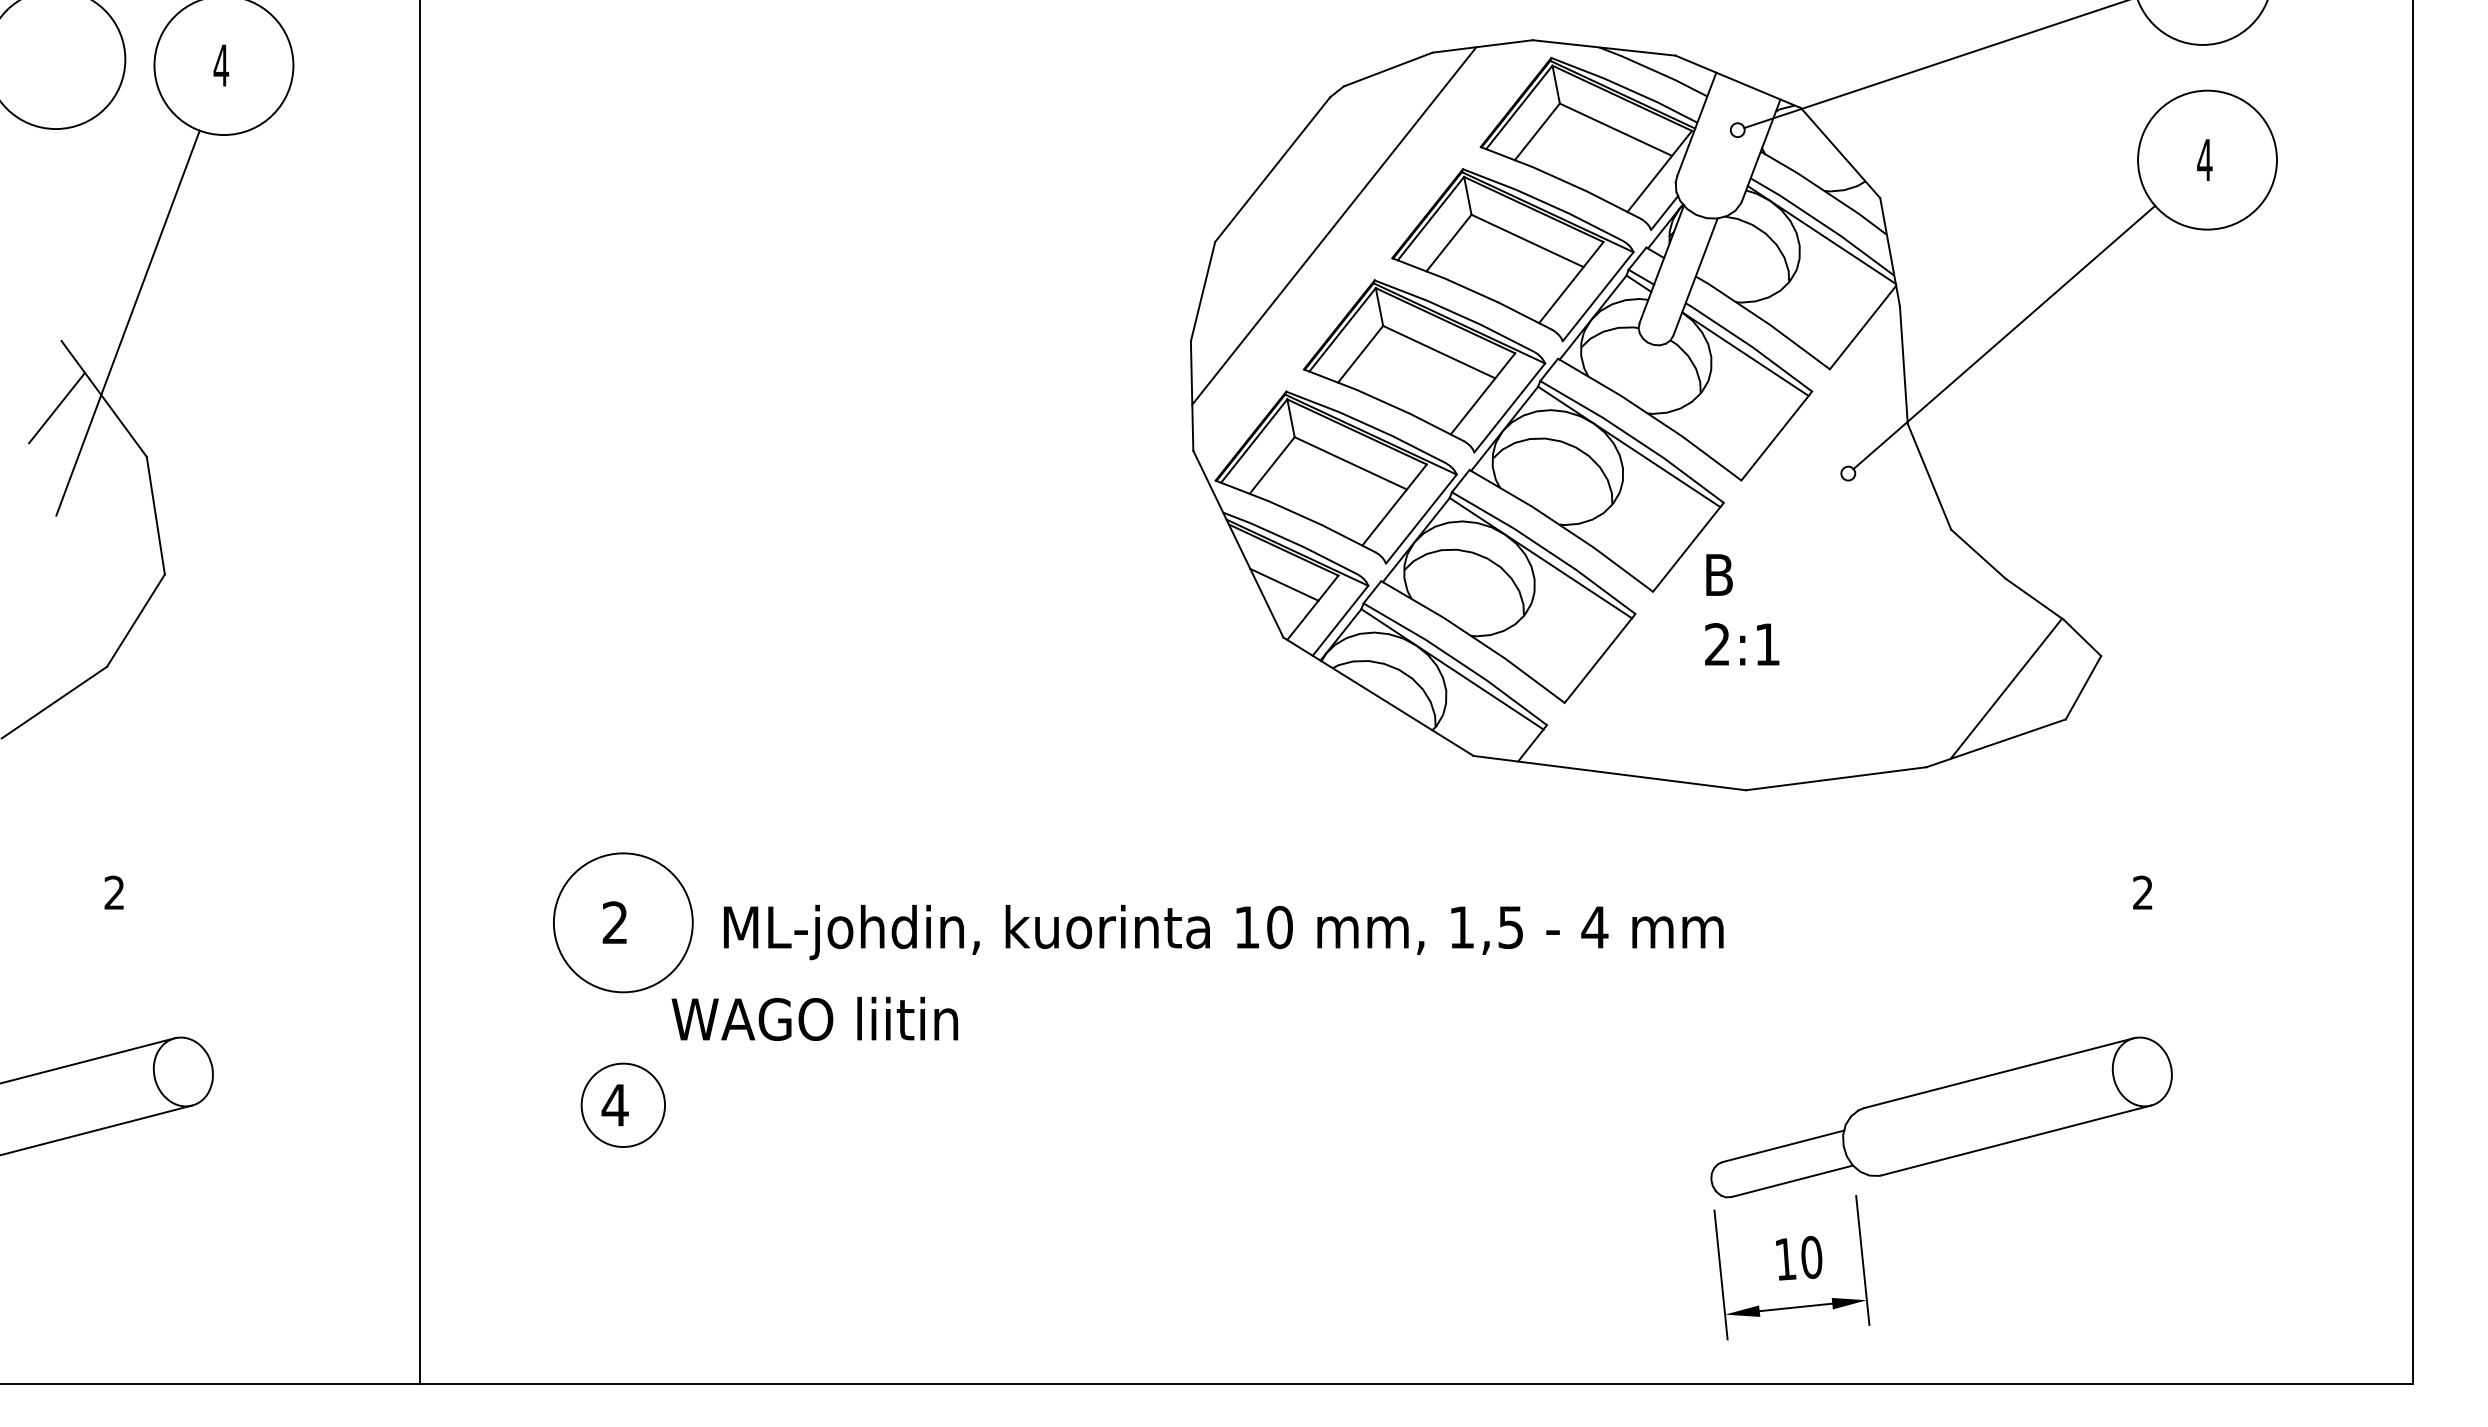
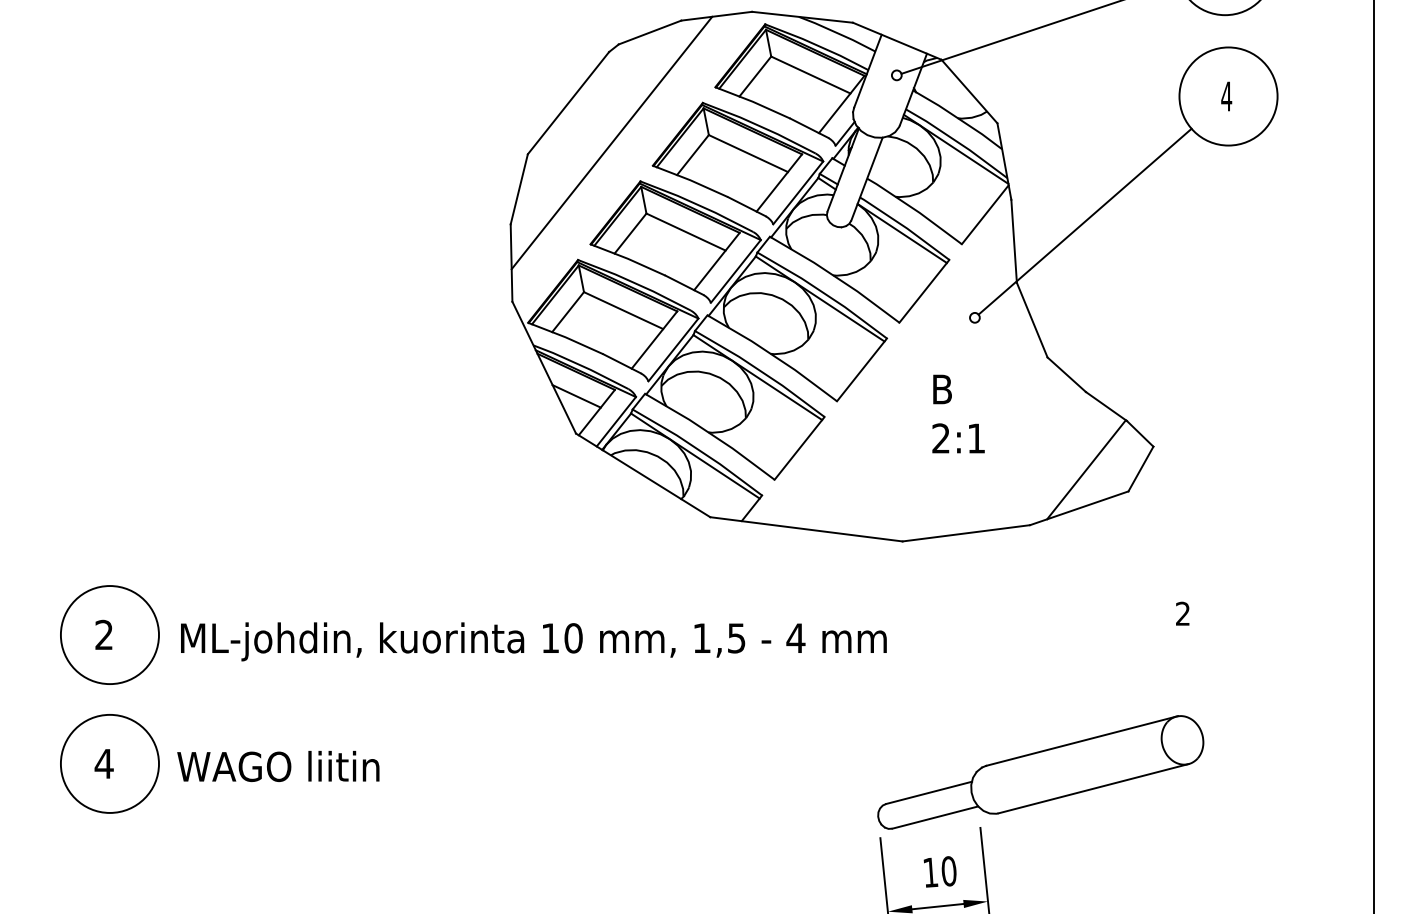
text: (1742, 609) -> (958, 413), moved
text: (814, 1019) -> (278, 766), moved
circle: (622, 1104) -> (109, 763), size x1.67

